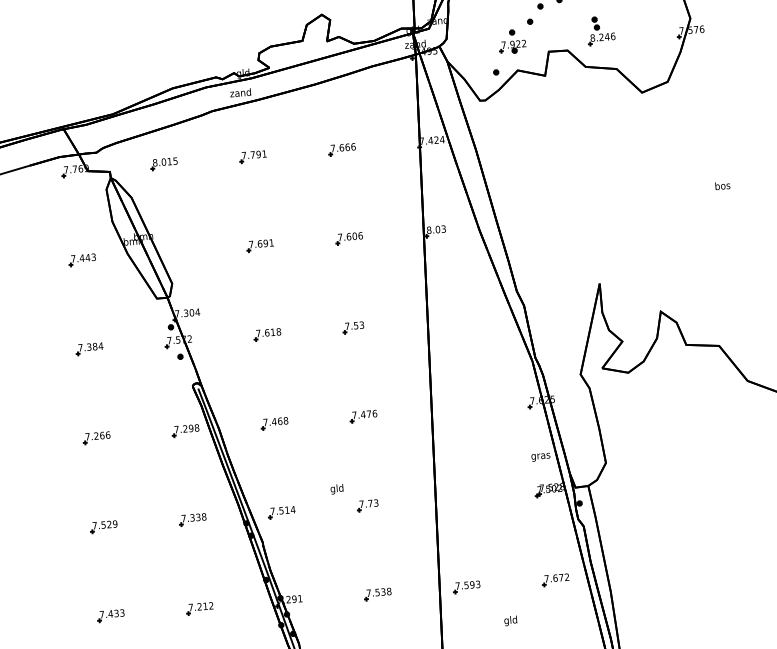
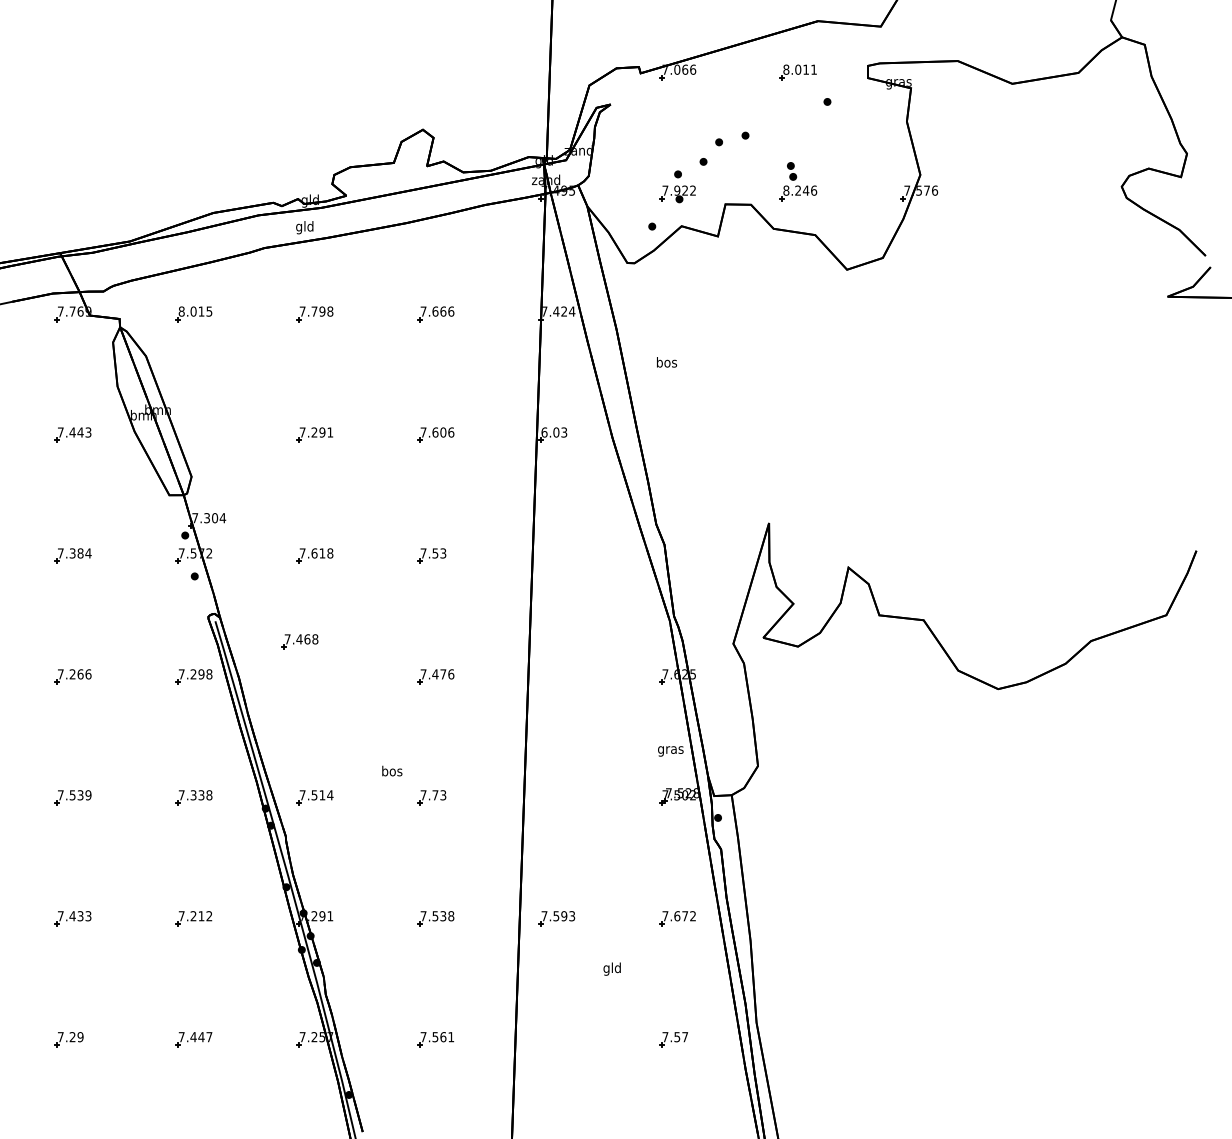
text: (240, 93) -> (304, 227), zand -> gld
text: (264, 153) -> (330, 311), 7.791 -> 7.798
text: (722, 185) -> (666, 362), moved
text: (429, 230) -> (544, 432), 8.03 -> 6.03
text: (260, 243) -> (314, 432), 7.691 -> 7.291
part: (274, 423) -> (299, 641), moved
text: (337, 489) -> (392, 772), gld -> bos
text: (109, 524) -> (80, 795), 7.529 -> 7.539

